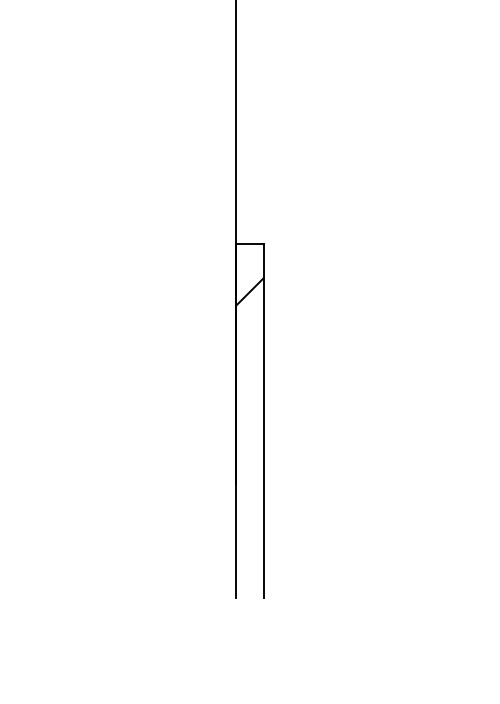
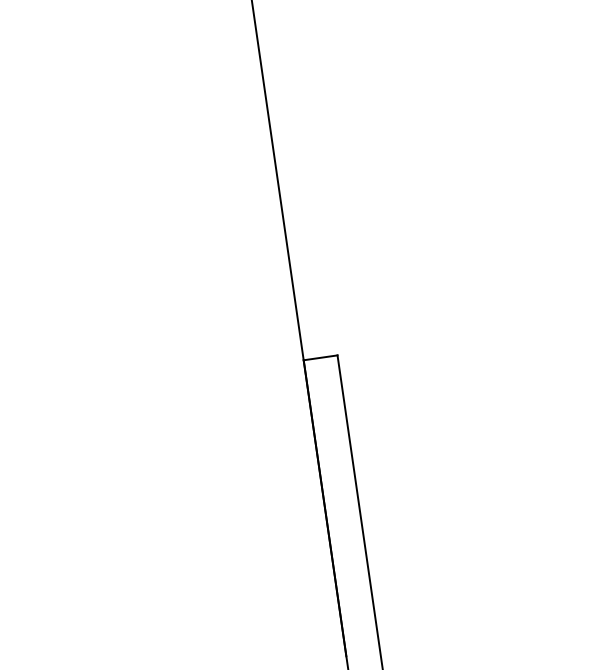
hatch: (249, 291) -> (328, 416), removed

